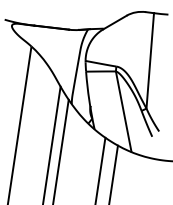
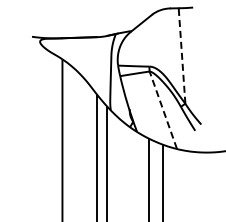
line: (150, 61) -> (182, 56), solid -> dashed
line: (123, 112) -> (163, 110), solid -> dashed

